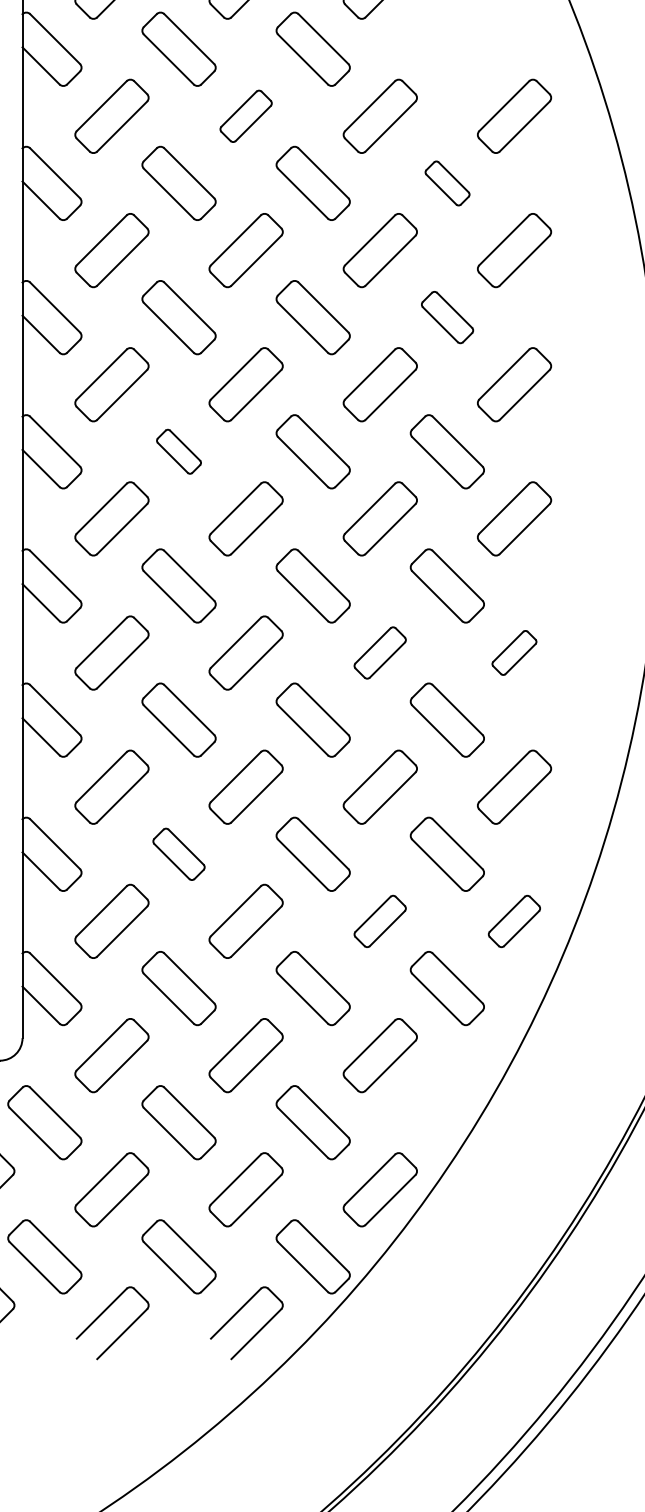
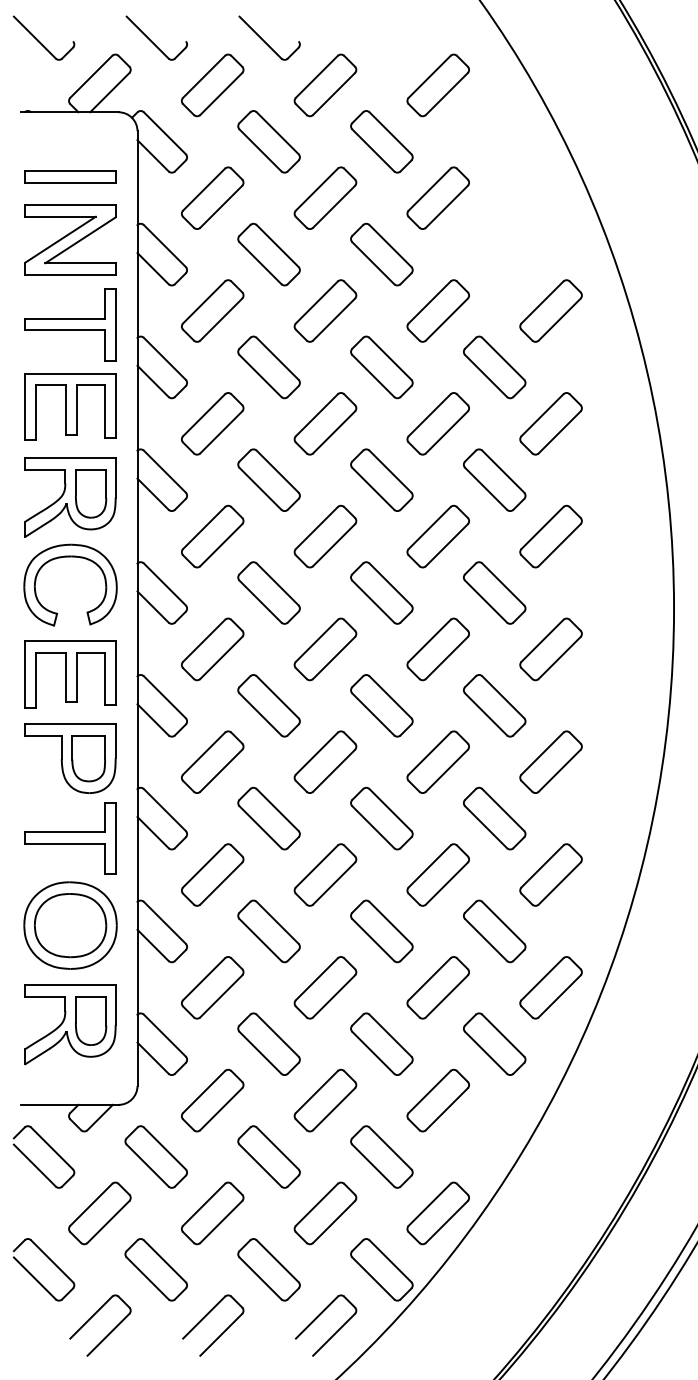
part: (246, 115) -> (325, 310), size x1.43
part: (447, 183) -> (494, 367), size x1.67
part: (447, 316) -> (494, 479), size x1.43
part: (178, 451) -> (268, 592), size x1.67
part: (379, 652) -> (437, 761), size x1.43
part: (513, 652) -> (550, 761), size x1.67
part: (178, 854) -> (268, 931), size x1.43
part: (379, 921) -> (437, 987), size x1.43
part: (513, 921) -> (550, 987), size x1.43

